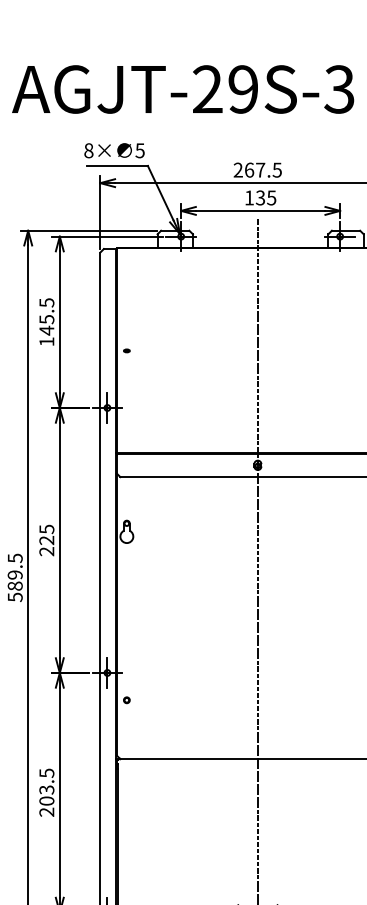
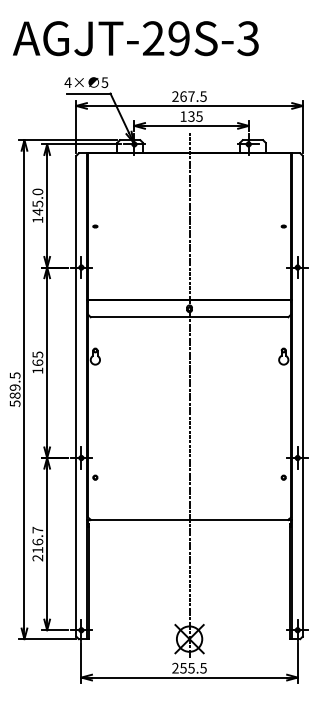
text: (88, 150) -> (67, 82), 8× -> 4×
text: (46, 302) -> (37, 191), 145.5 -> 145.0
text: (46, 545) -> (37, 366), 225 -> 165
text: (46, 786) -> (37, 539), 203.5 -> 216.7

